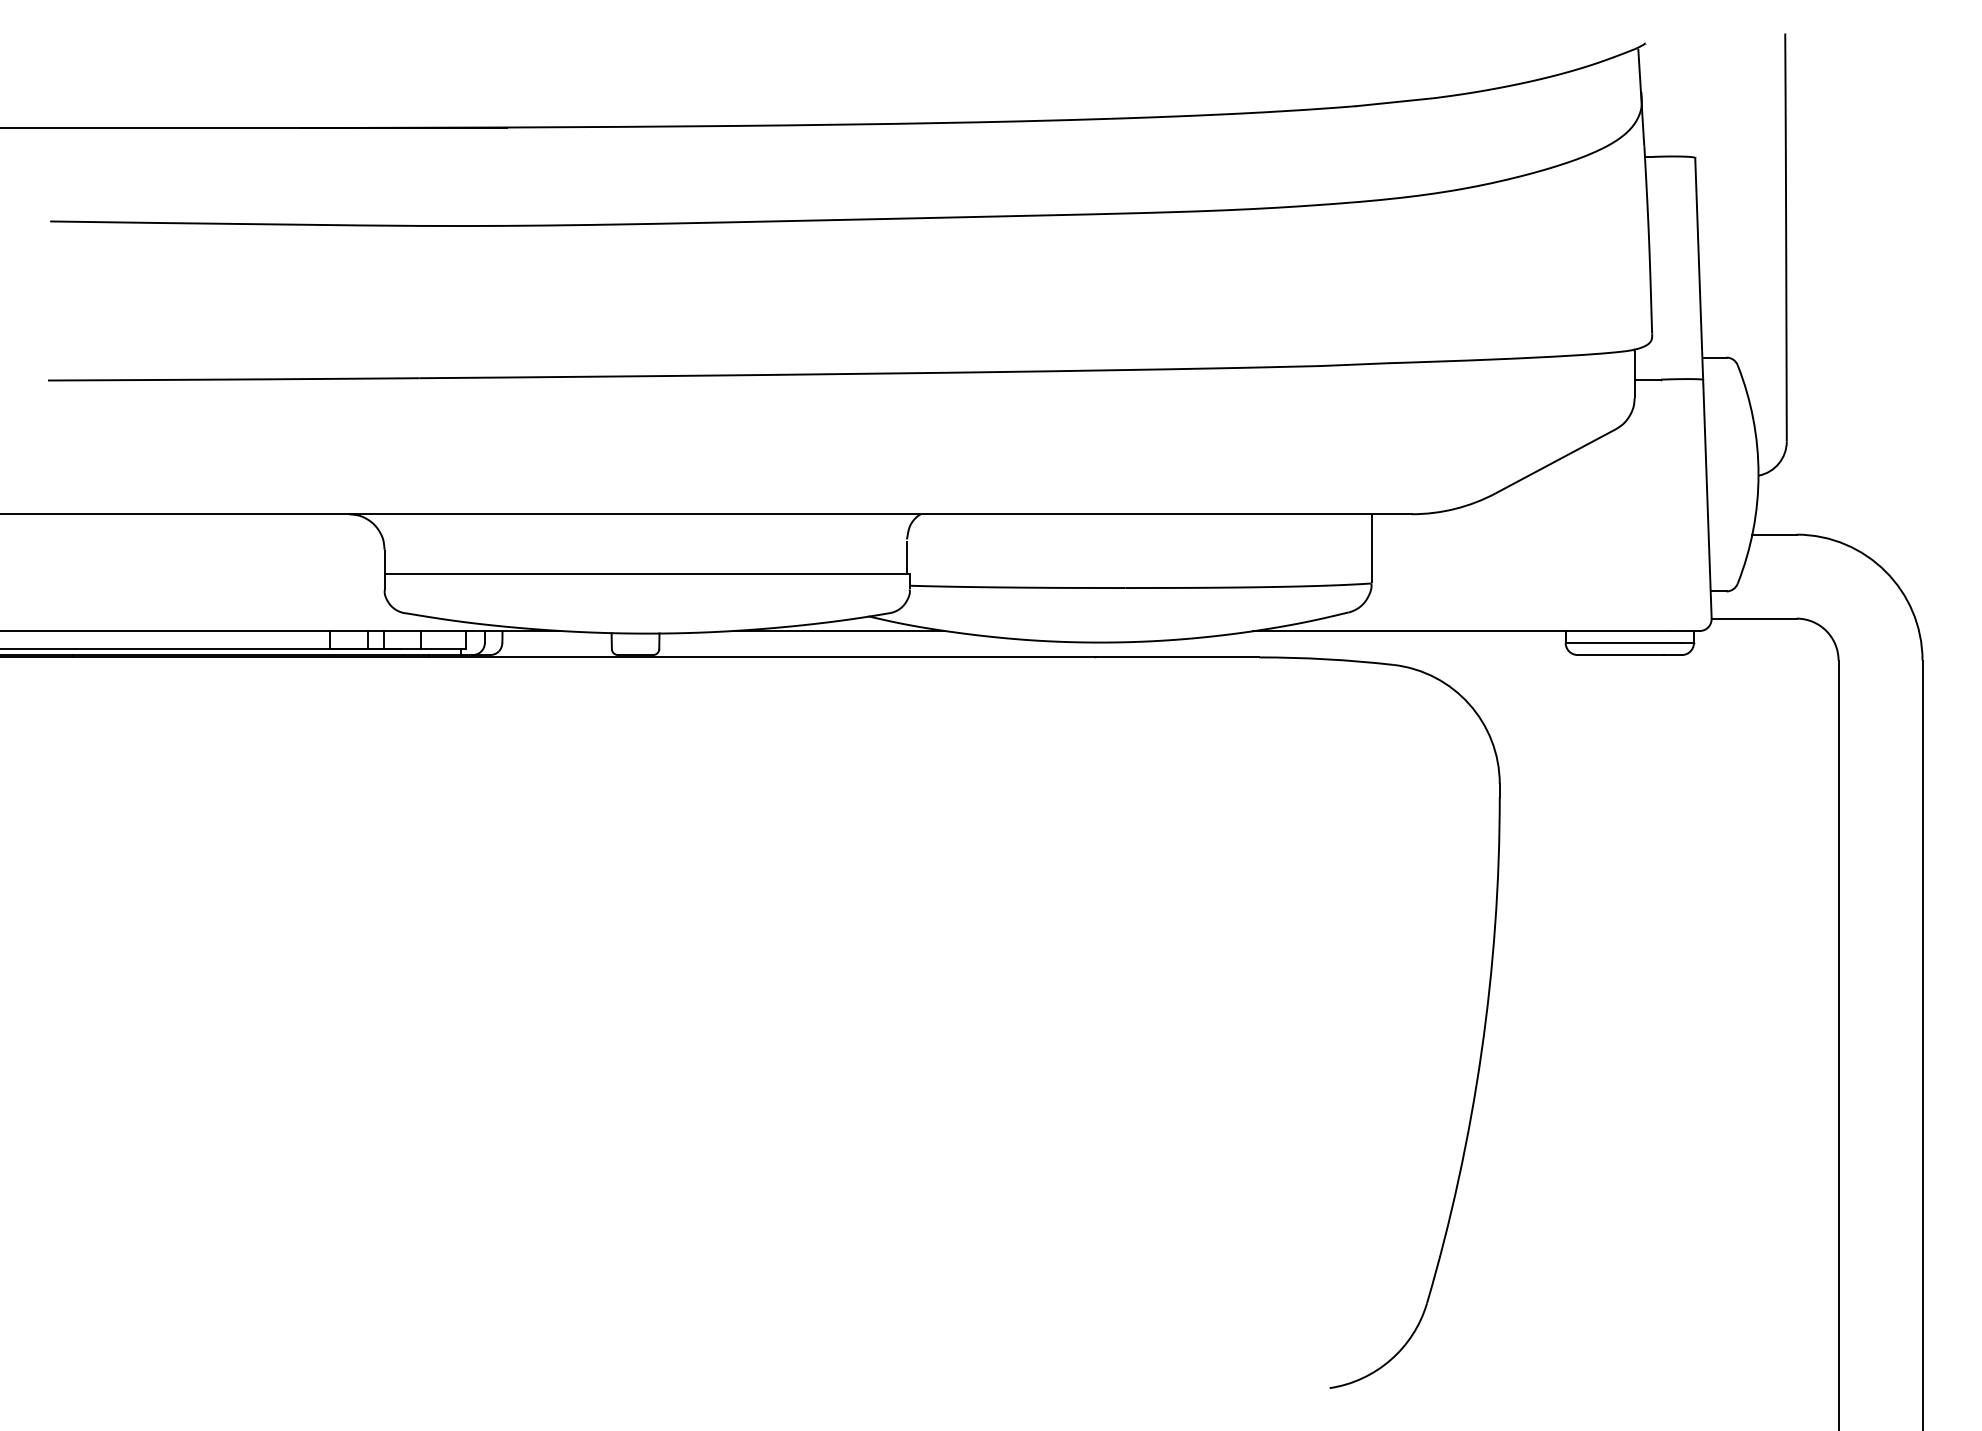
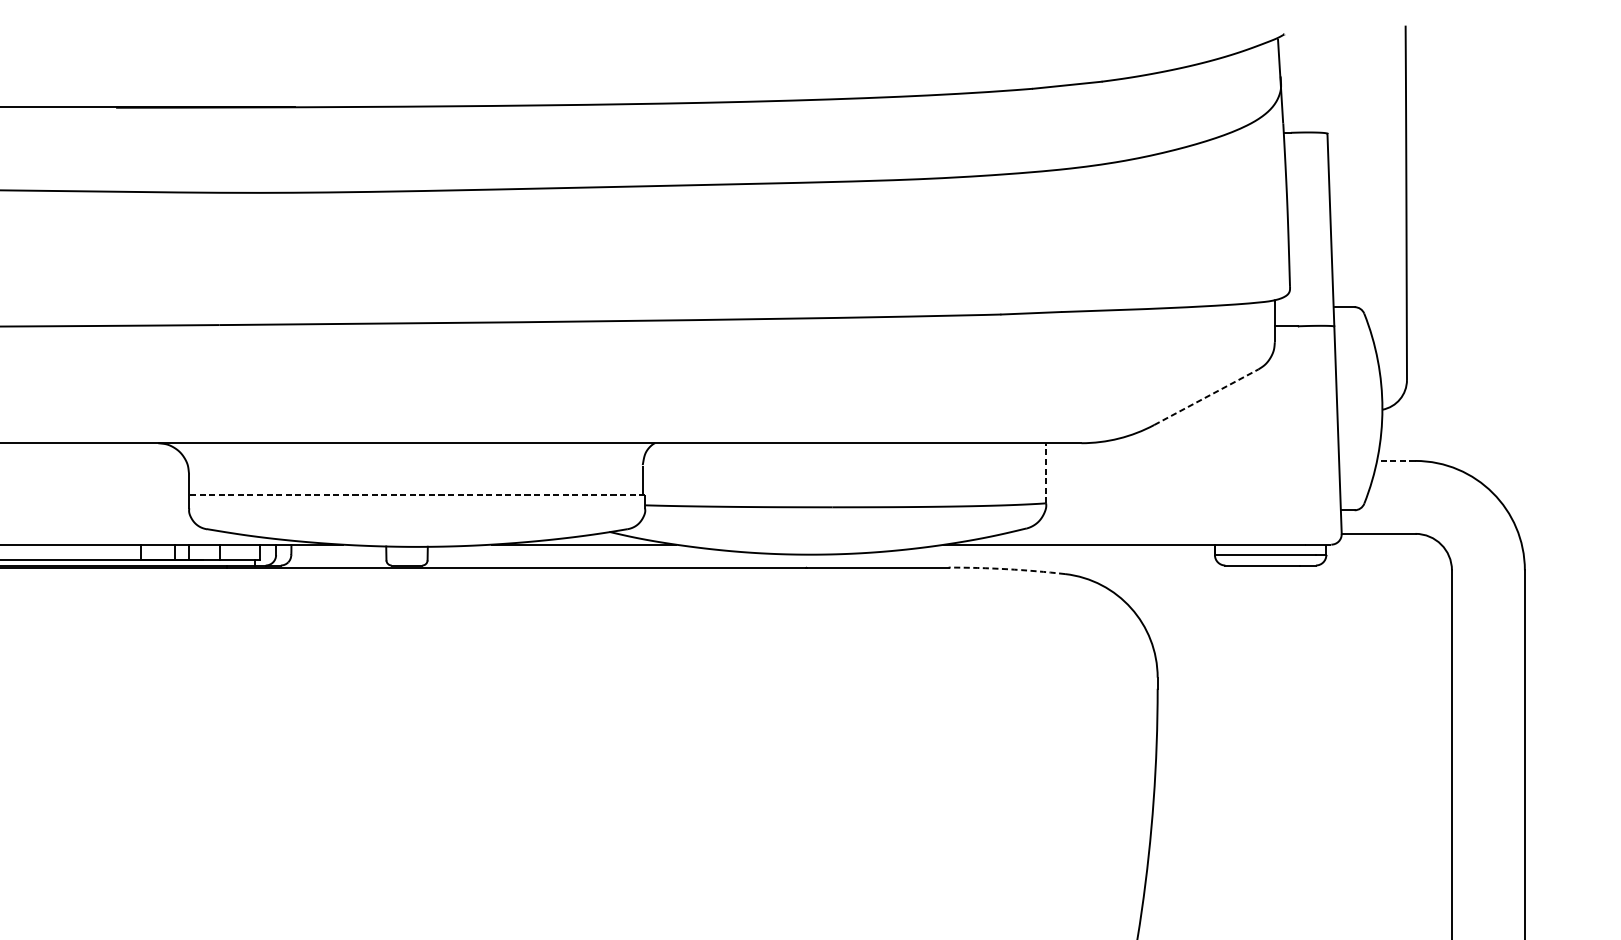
line: (1556, 461) -> (1206, 397), solid -> dashed
line: (1773, 534) -> (1395, 460), solid -> dashed
line: (1371, 548) -> (1046, 472), solid -> dashed
line: (647, 573) -> (417, 494), solid -> dashed
arc: (1326, 659) -> (1007, 569), solid -> dashed

